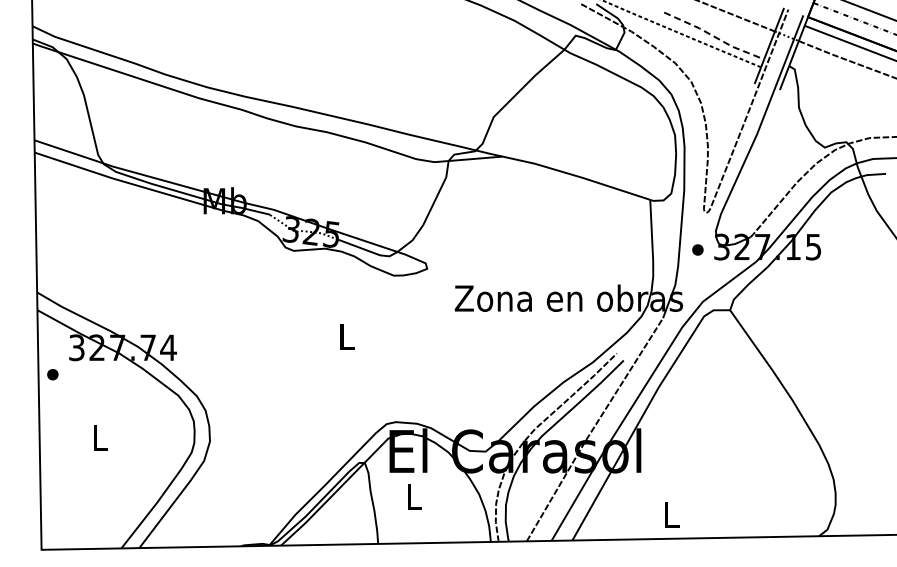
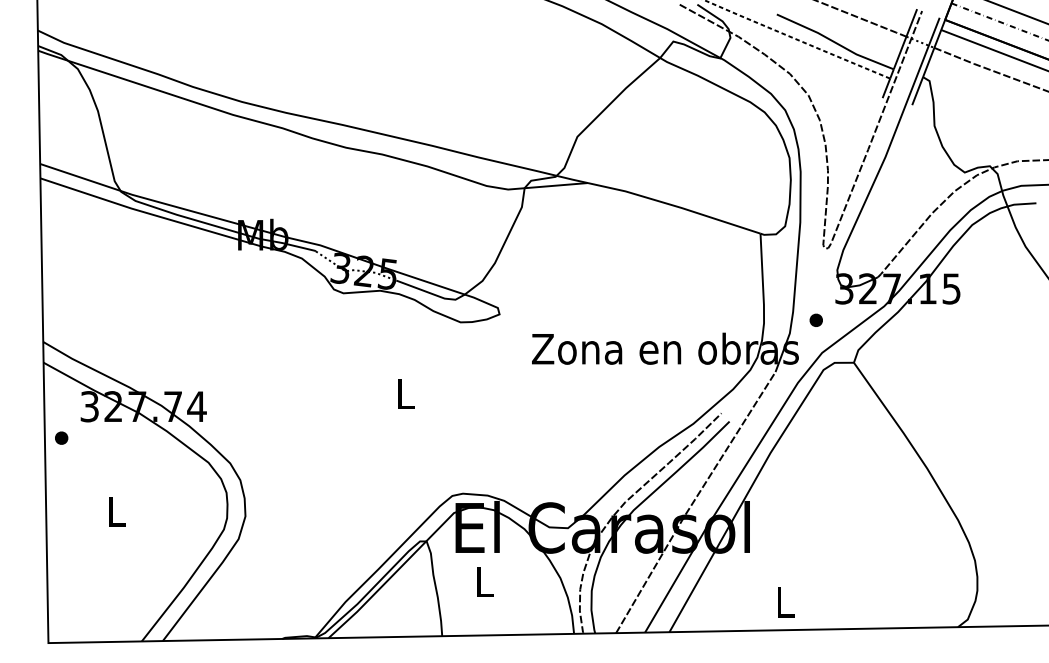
line: (714, 36) -> (835, 42), dashed -> solid
part: (697, 249) -> (815, 319), moved

